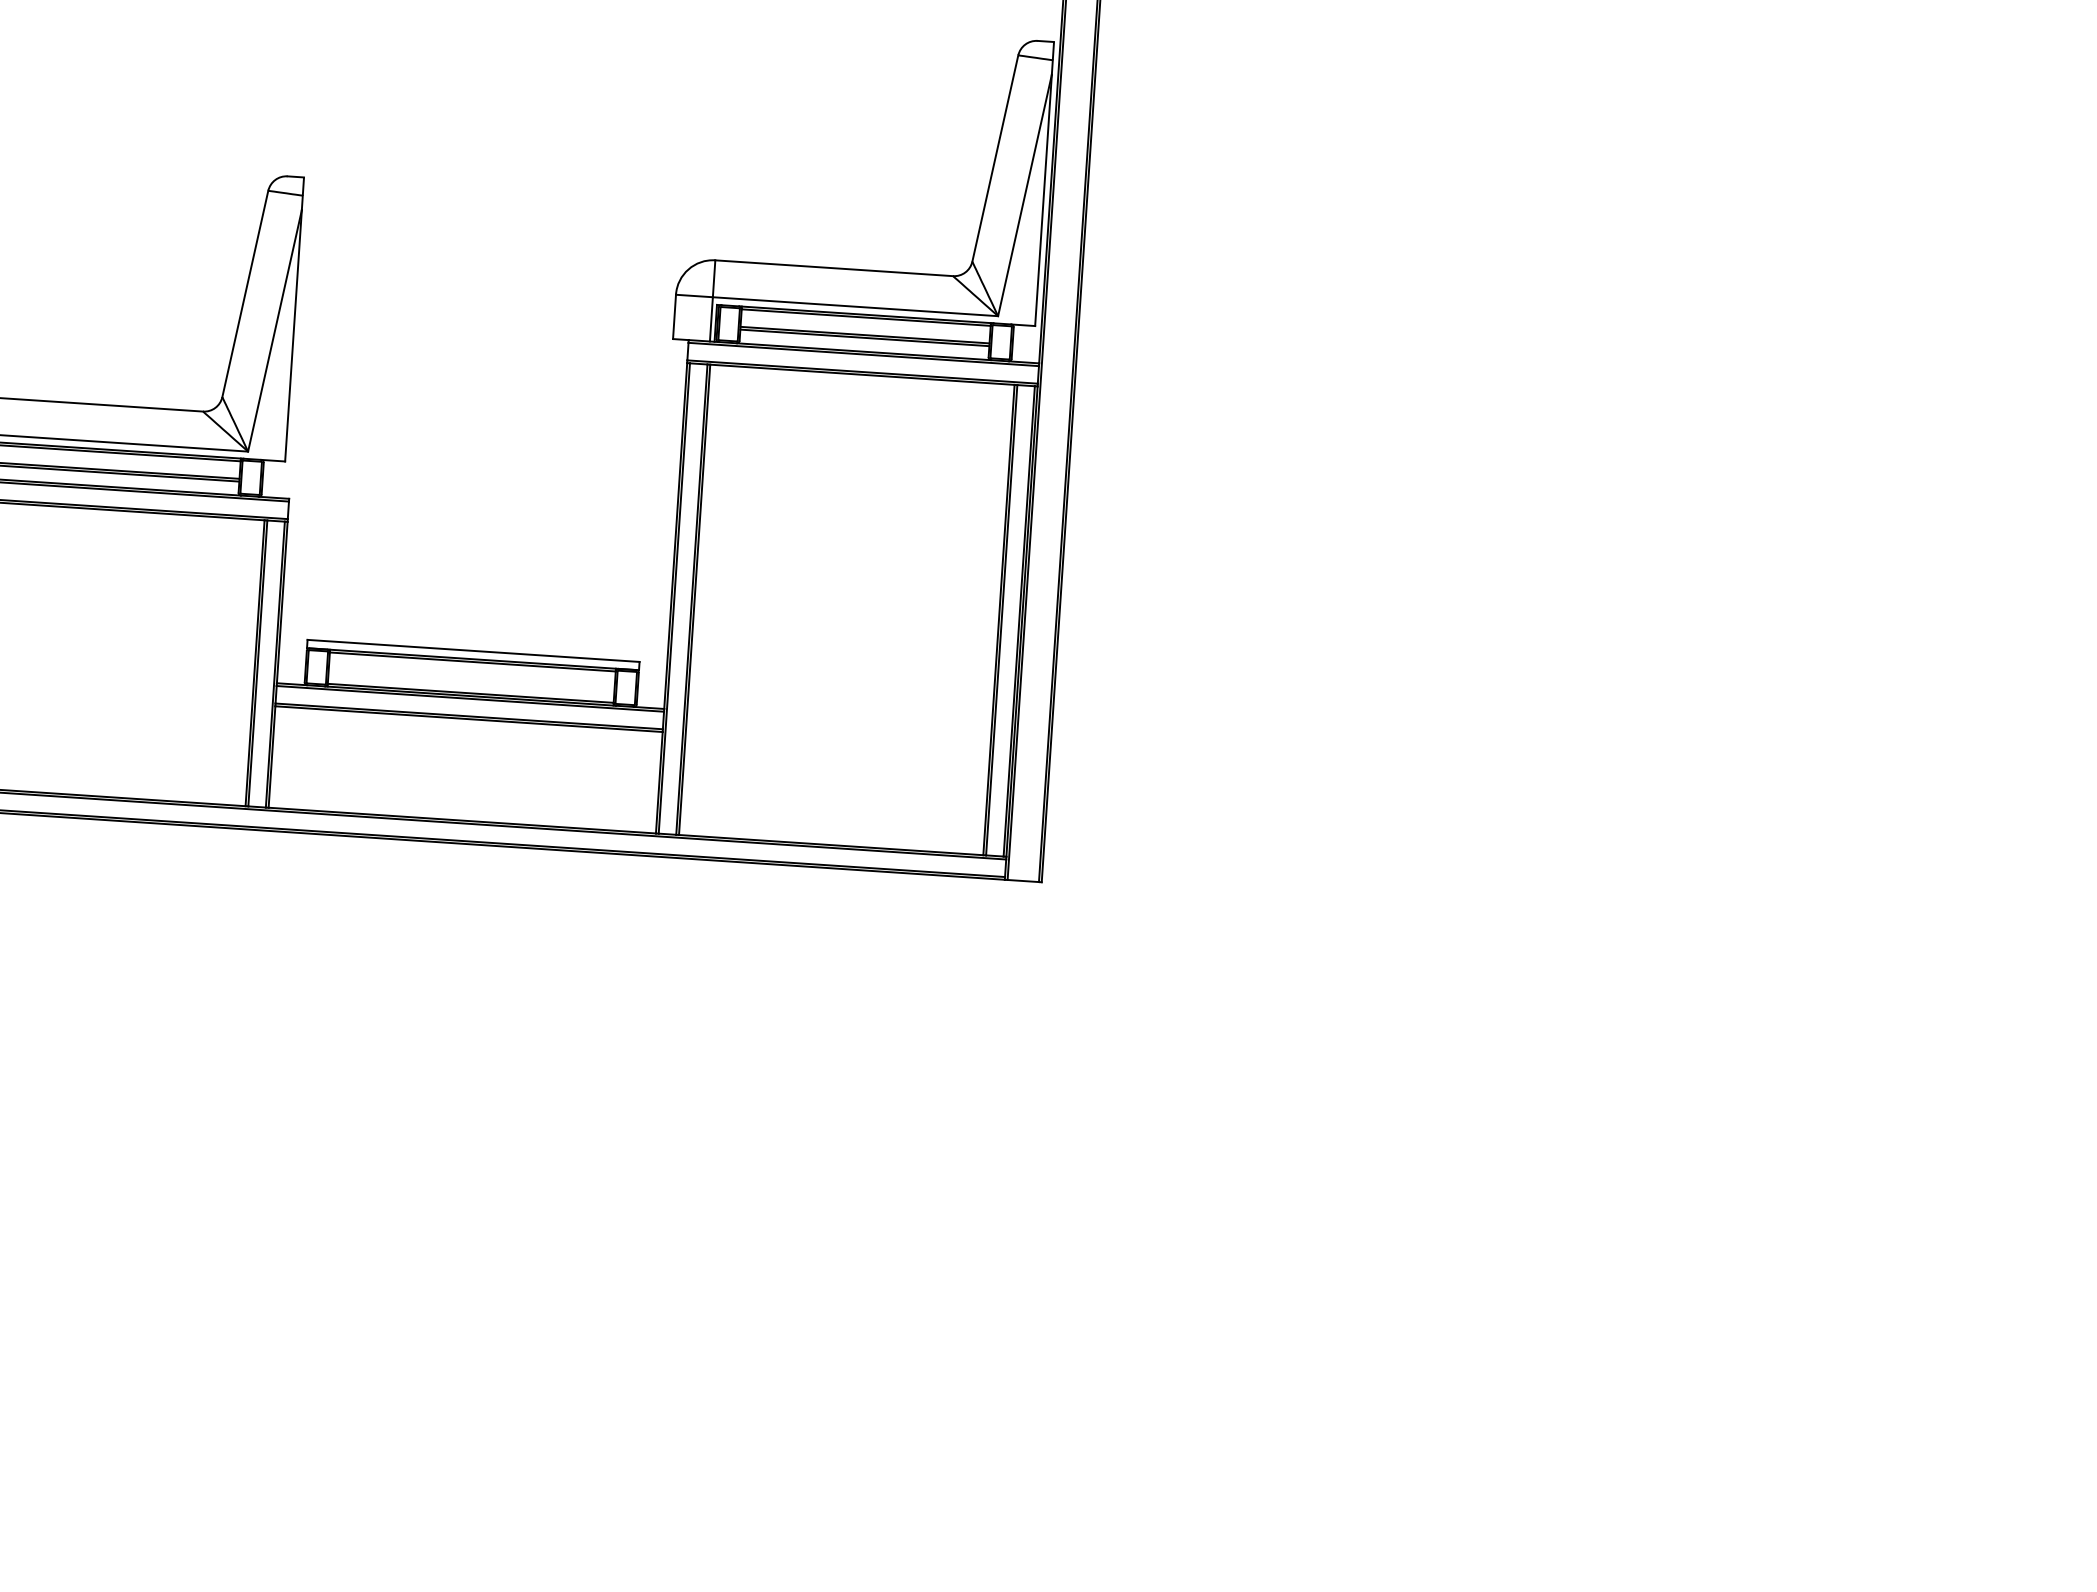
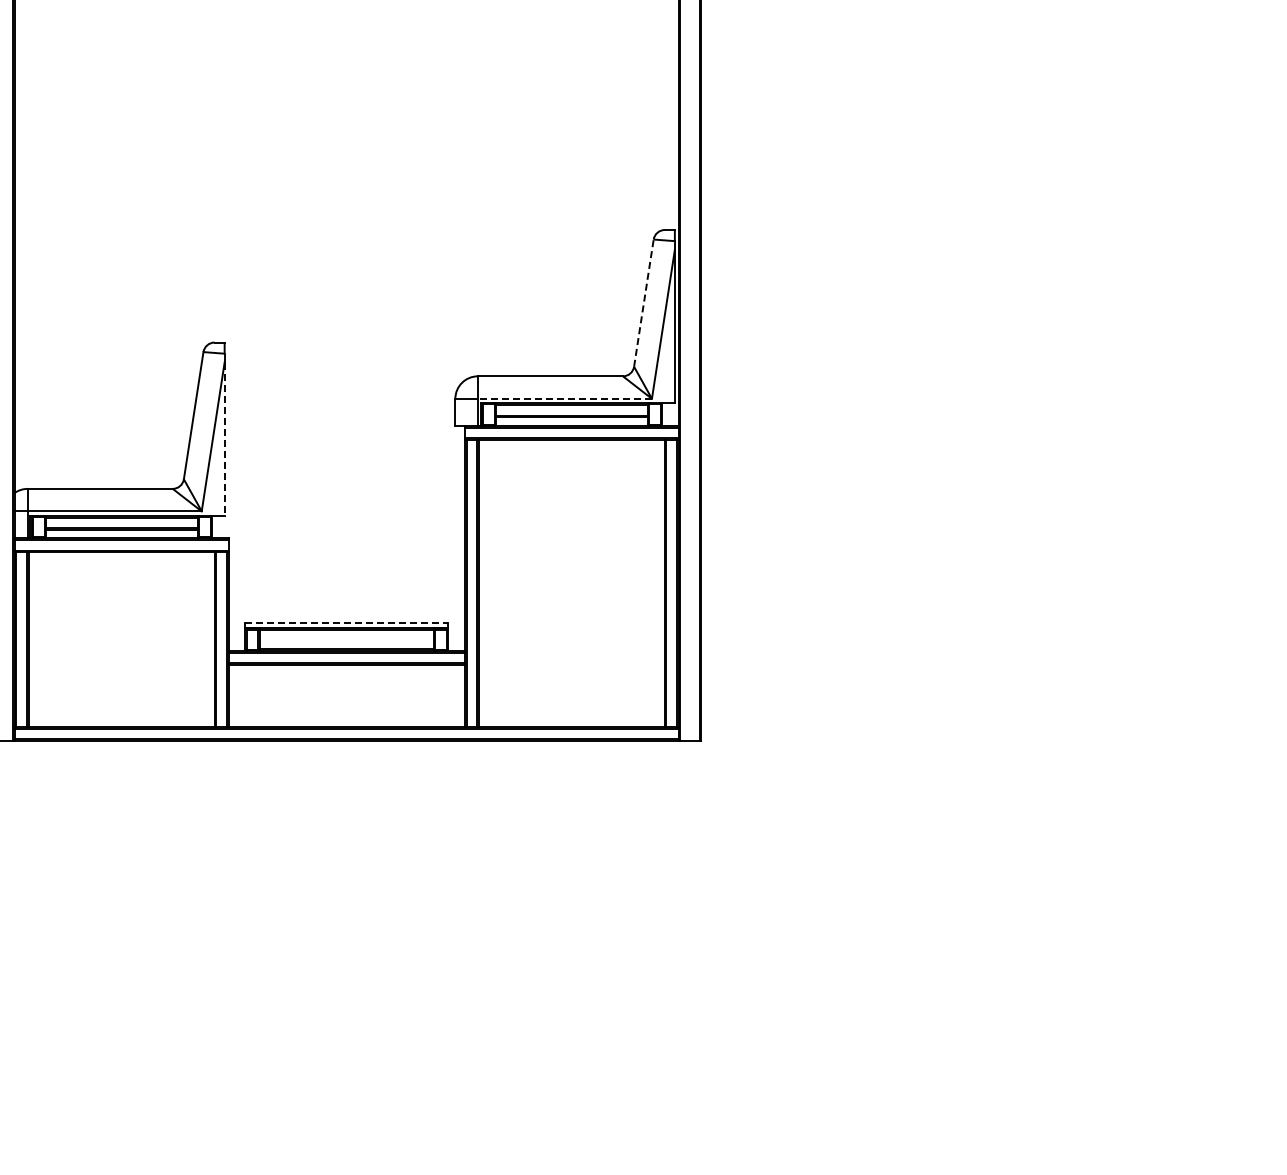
line: (994, 157) -> (643, 302), solid -> dashed
line: (854, 306) -> (564, 398), solid -> dashed
line: (293, 336) -> (224, 439), solid -> dashed
line: (474, 651) -> (347, 623), solid -> dashed

